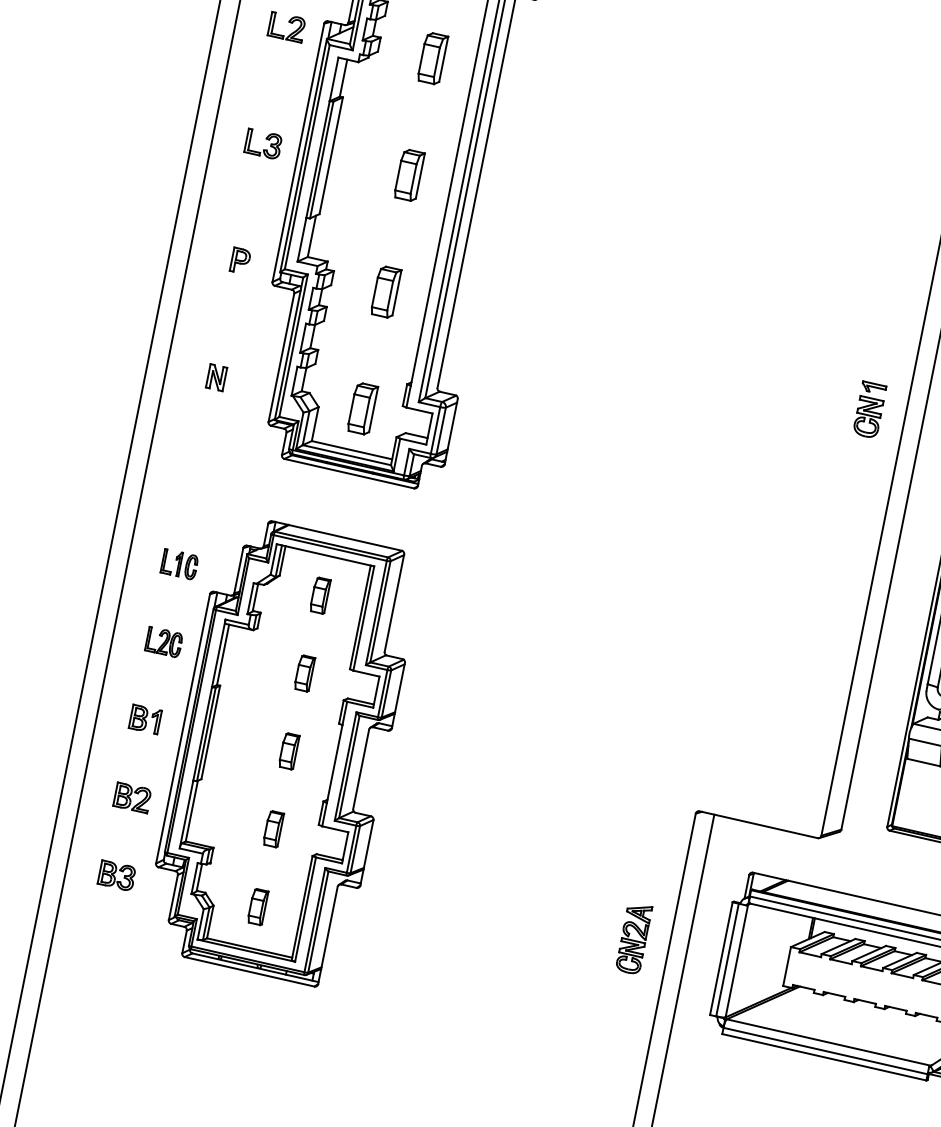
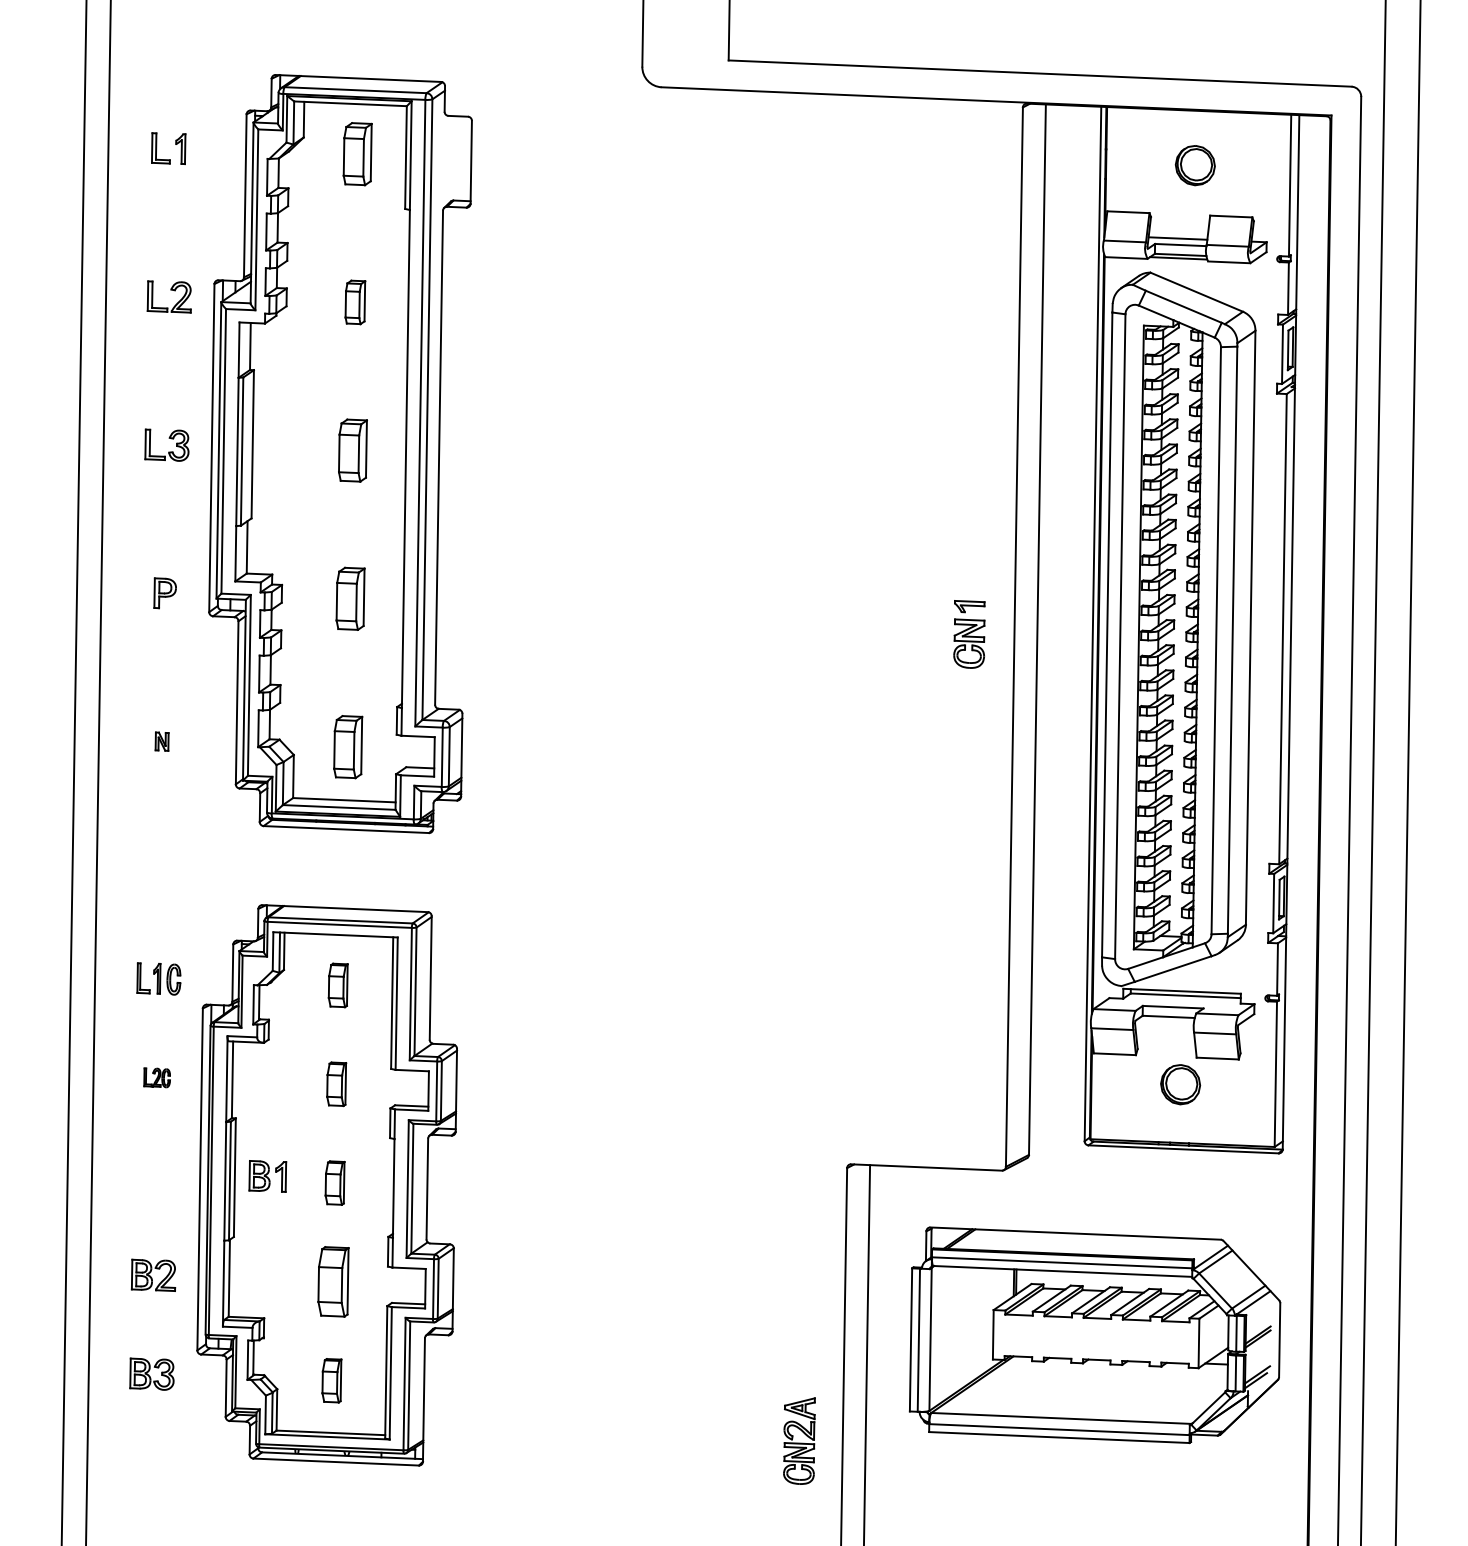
part: (432, 58) -> (355, 302), size x0.7
part: (216, 377) -> (161, 741), size x0.6
part: (163, 641) -> (156, 1077), size x0.6
part: (145, 719) -> (267, 1176), moved
part: (273, 828) -> (333, 1281), size x1.6
part: (634, 938) -> (799, 1440), moved

